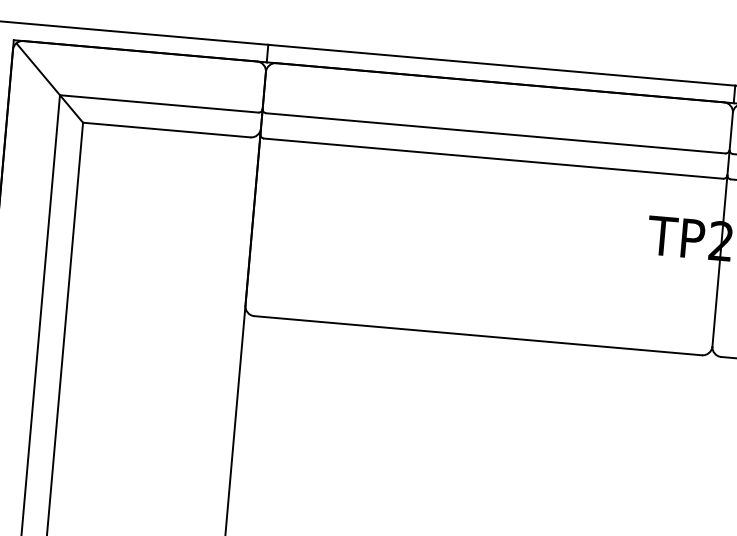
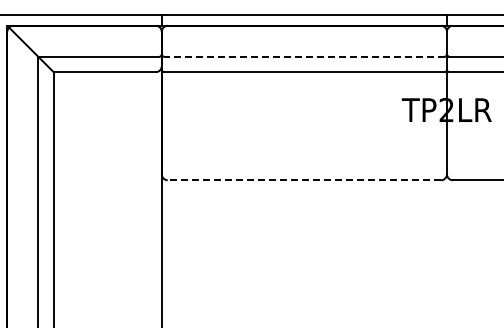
line: (494, 132) -> (303, 56), solid -> dashed
line: (478, 336) -> (304, 180), solid -> dashed

